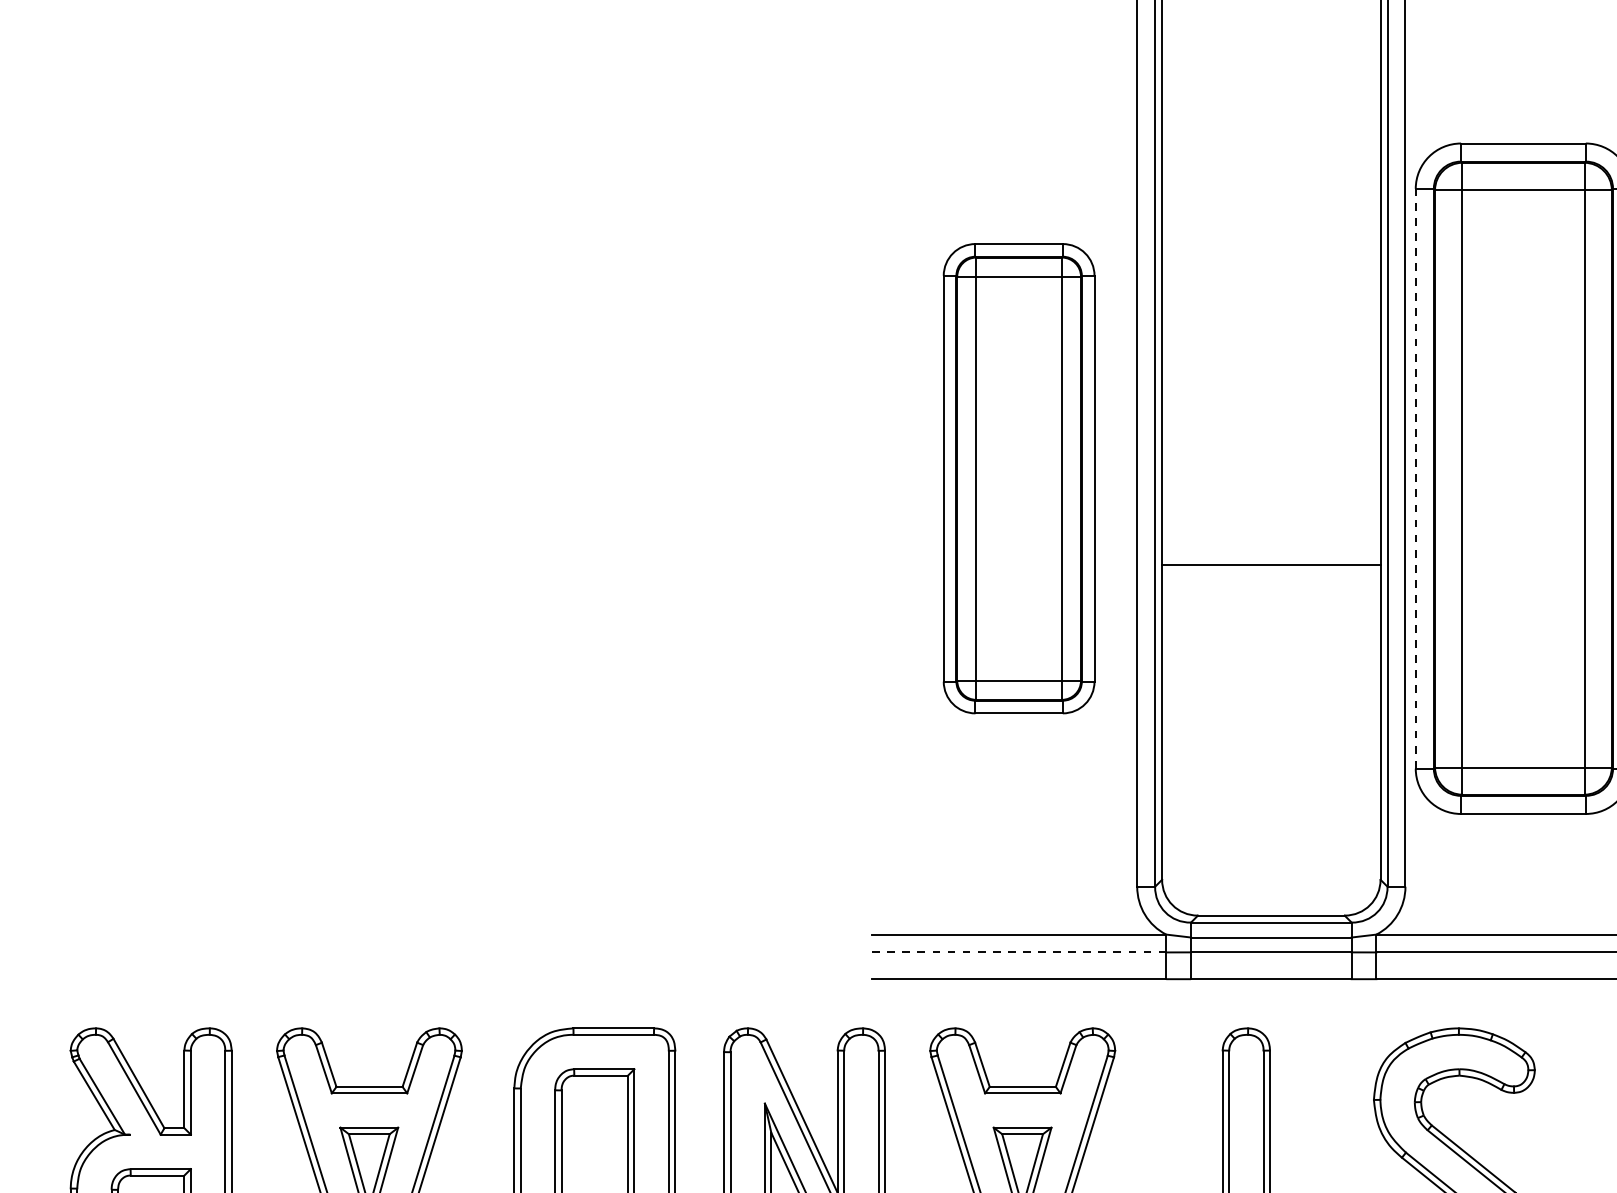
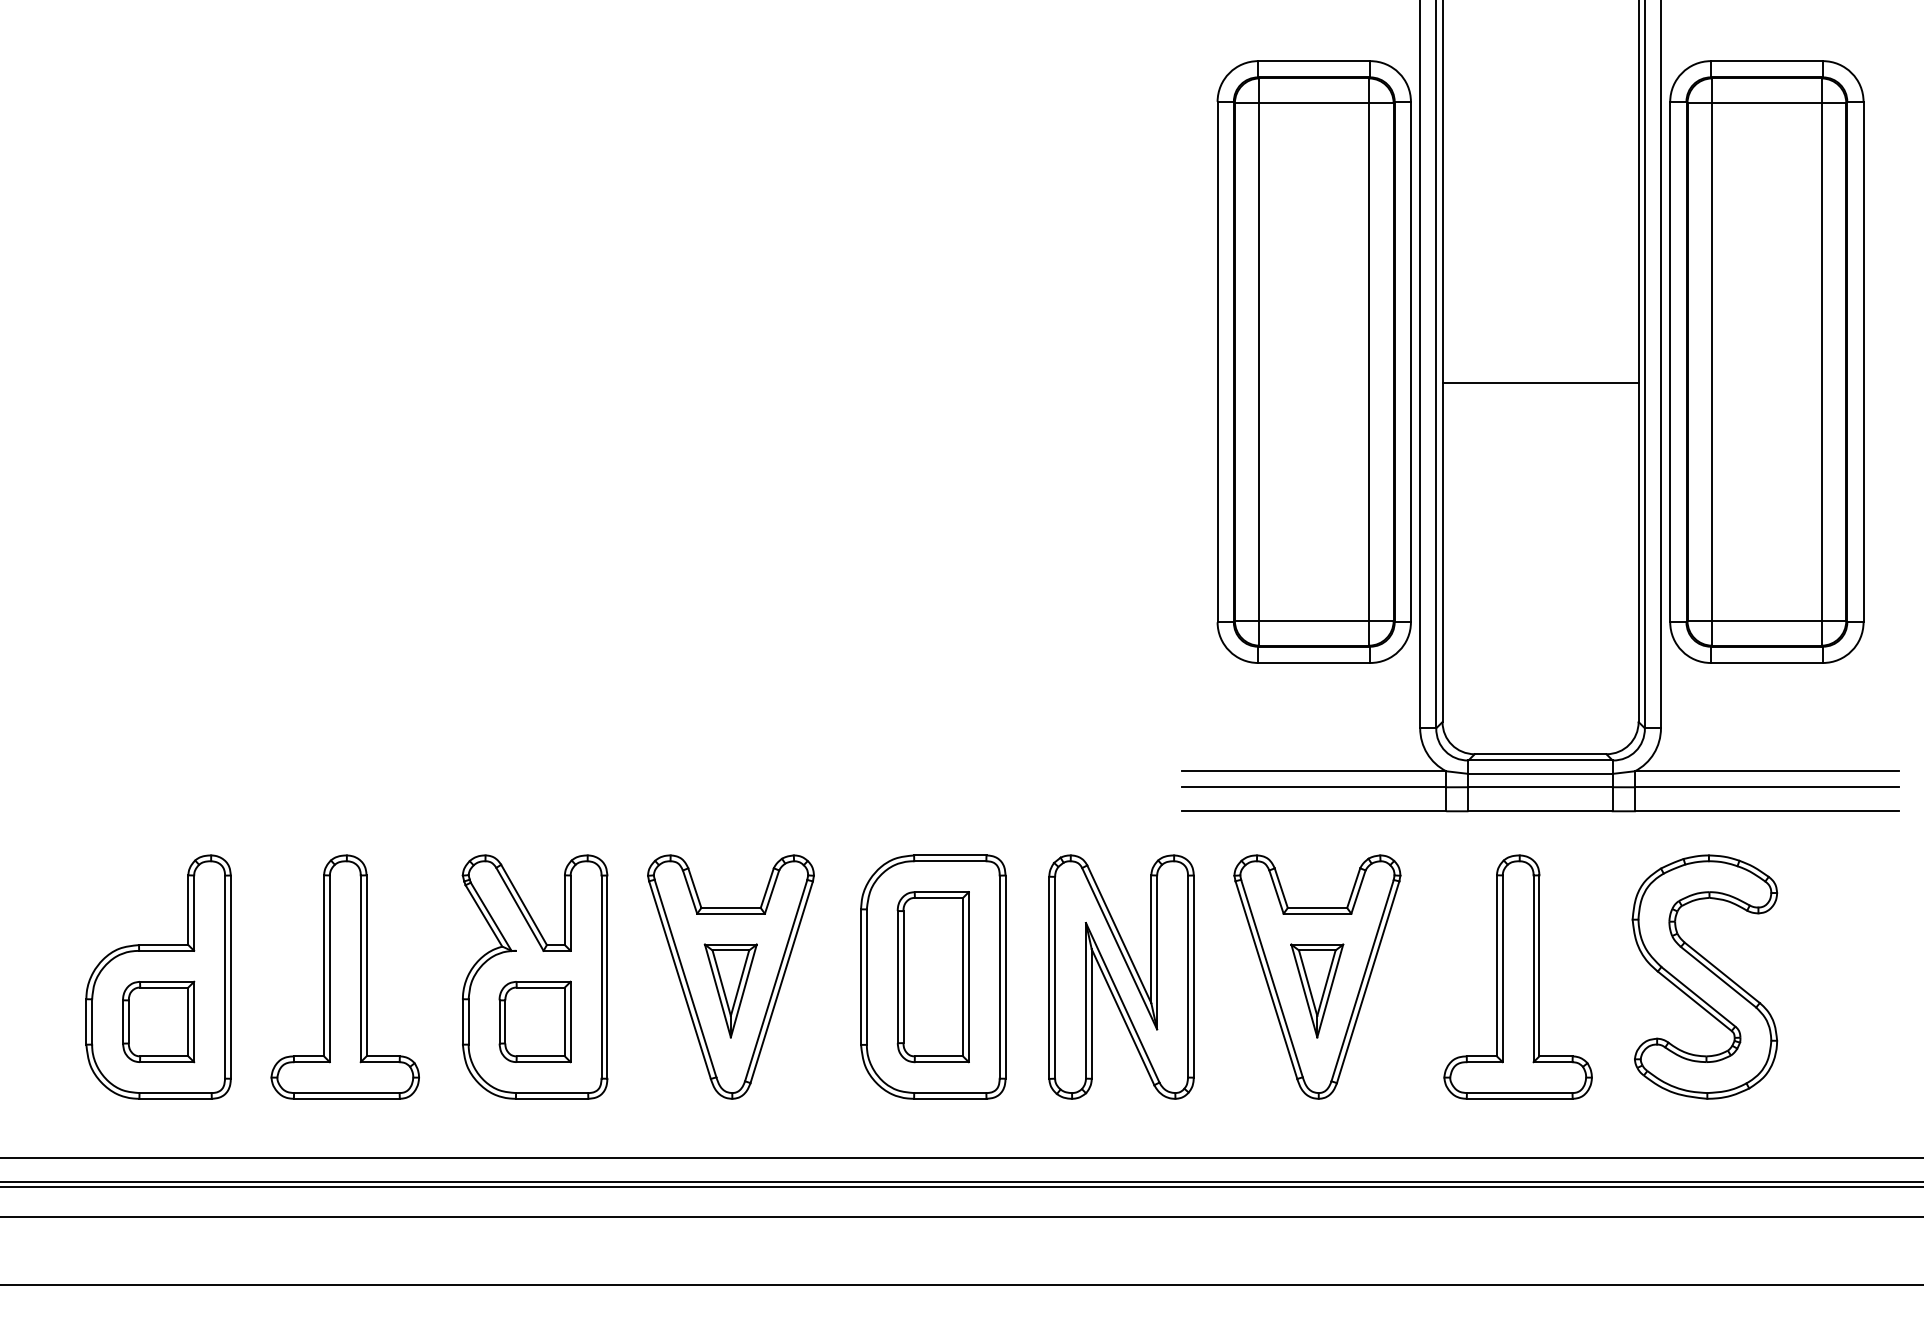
part: (1018, 478) -> (1313, 361), size x1.43
line: (1416, 478) -> (1670, 361), dashed -> solid
line: (1271, 565) -> (1540, 383), moved
line: (1019, 952) -> (1314, 787), dashed -> solid

